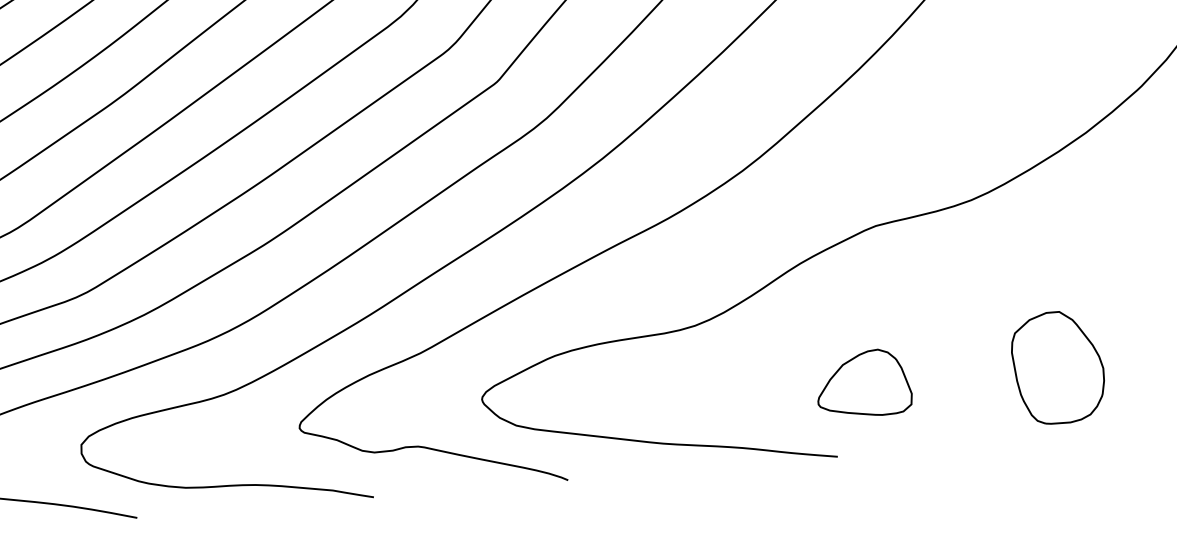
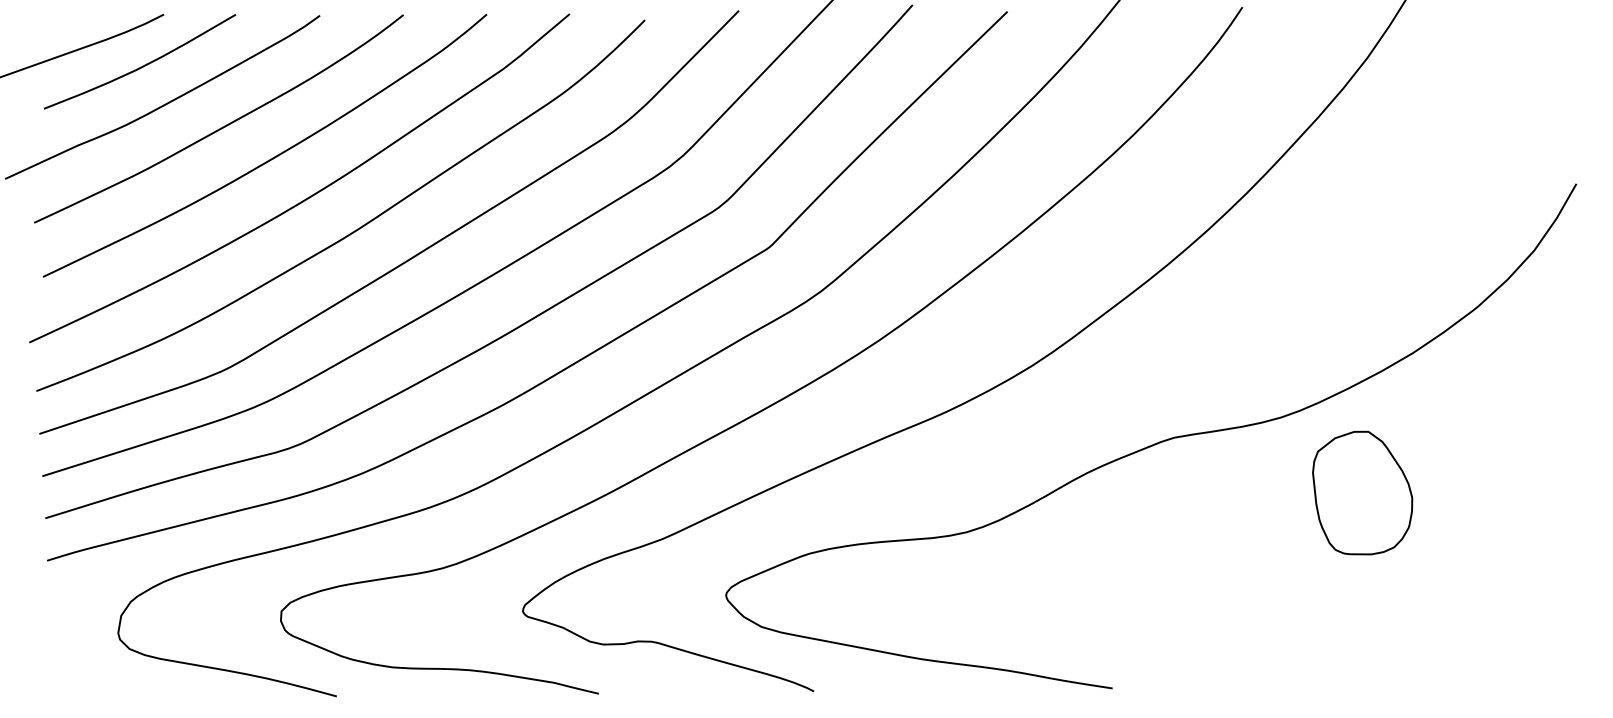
part: (1058, 367) -> (1362, 492), moved
part: (863, 383) -> (1147, 610), removed

